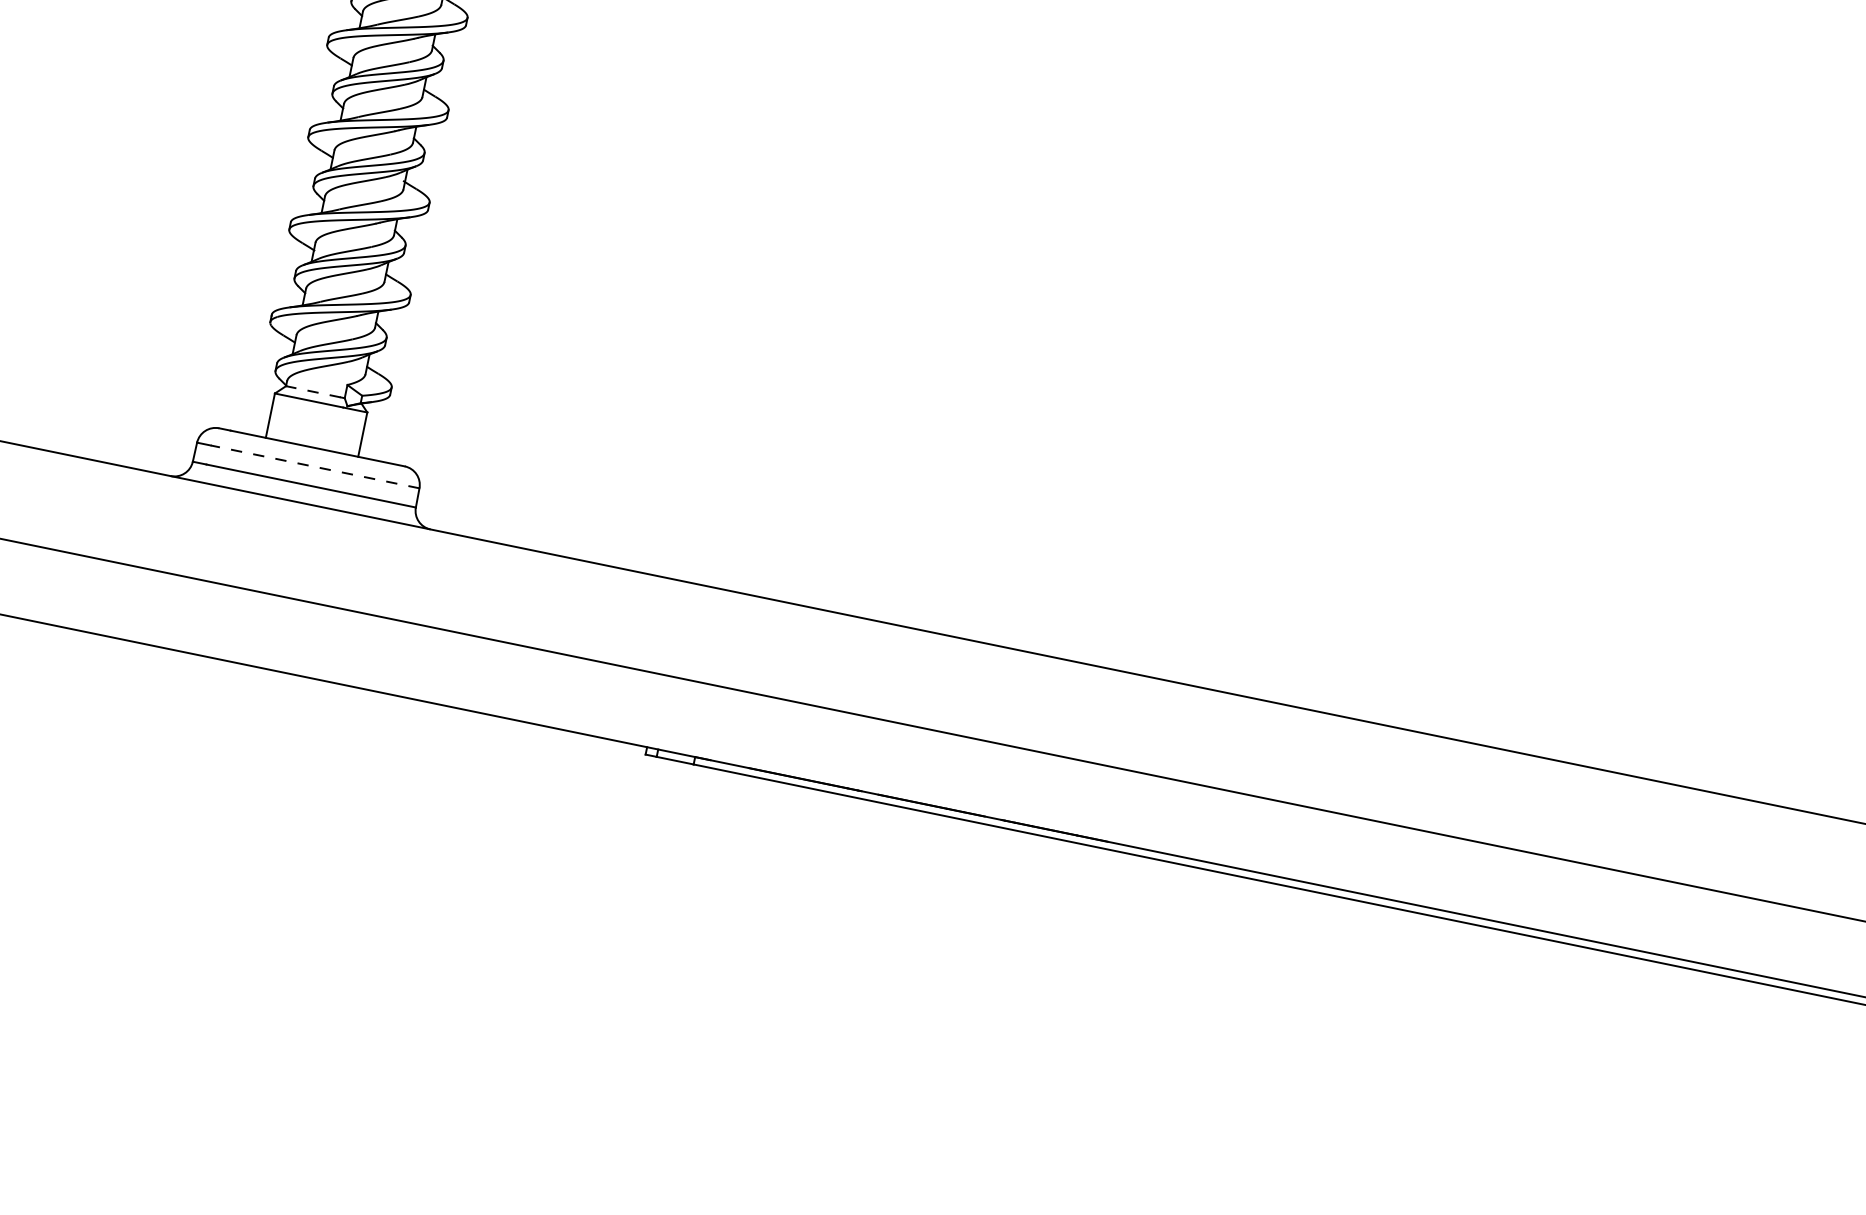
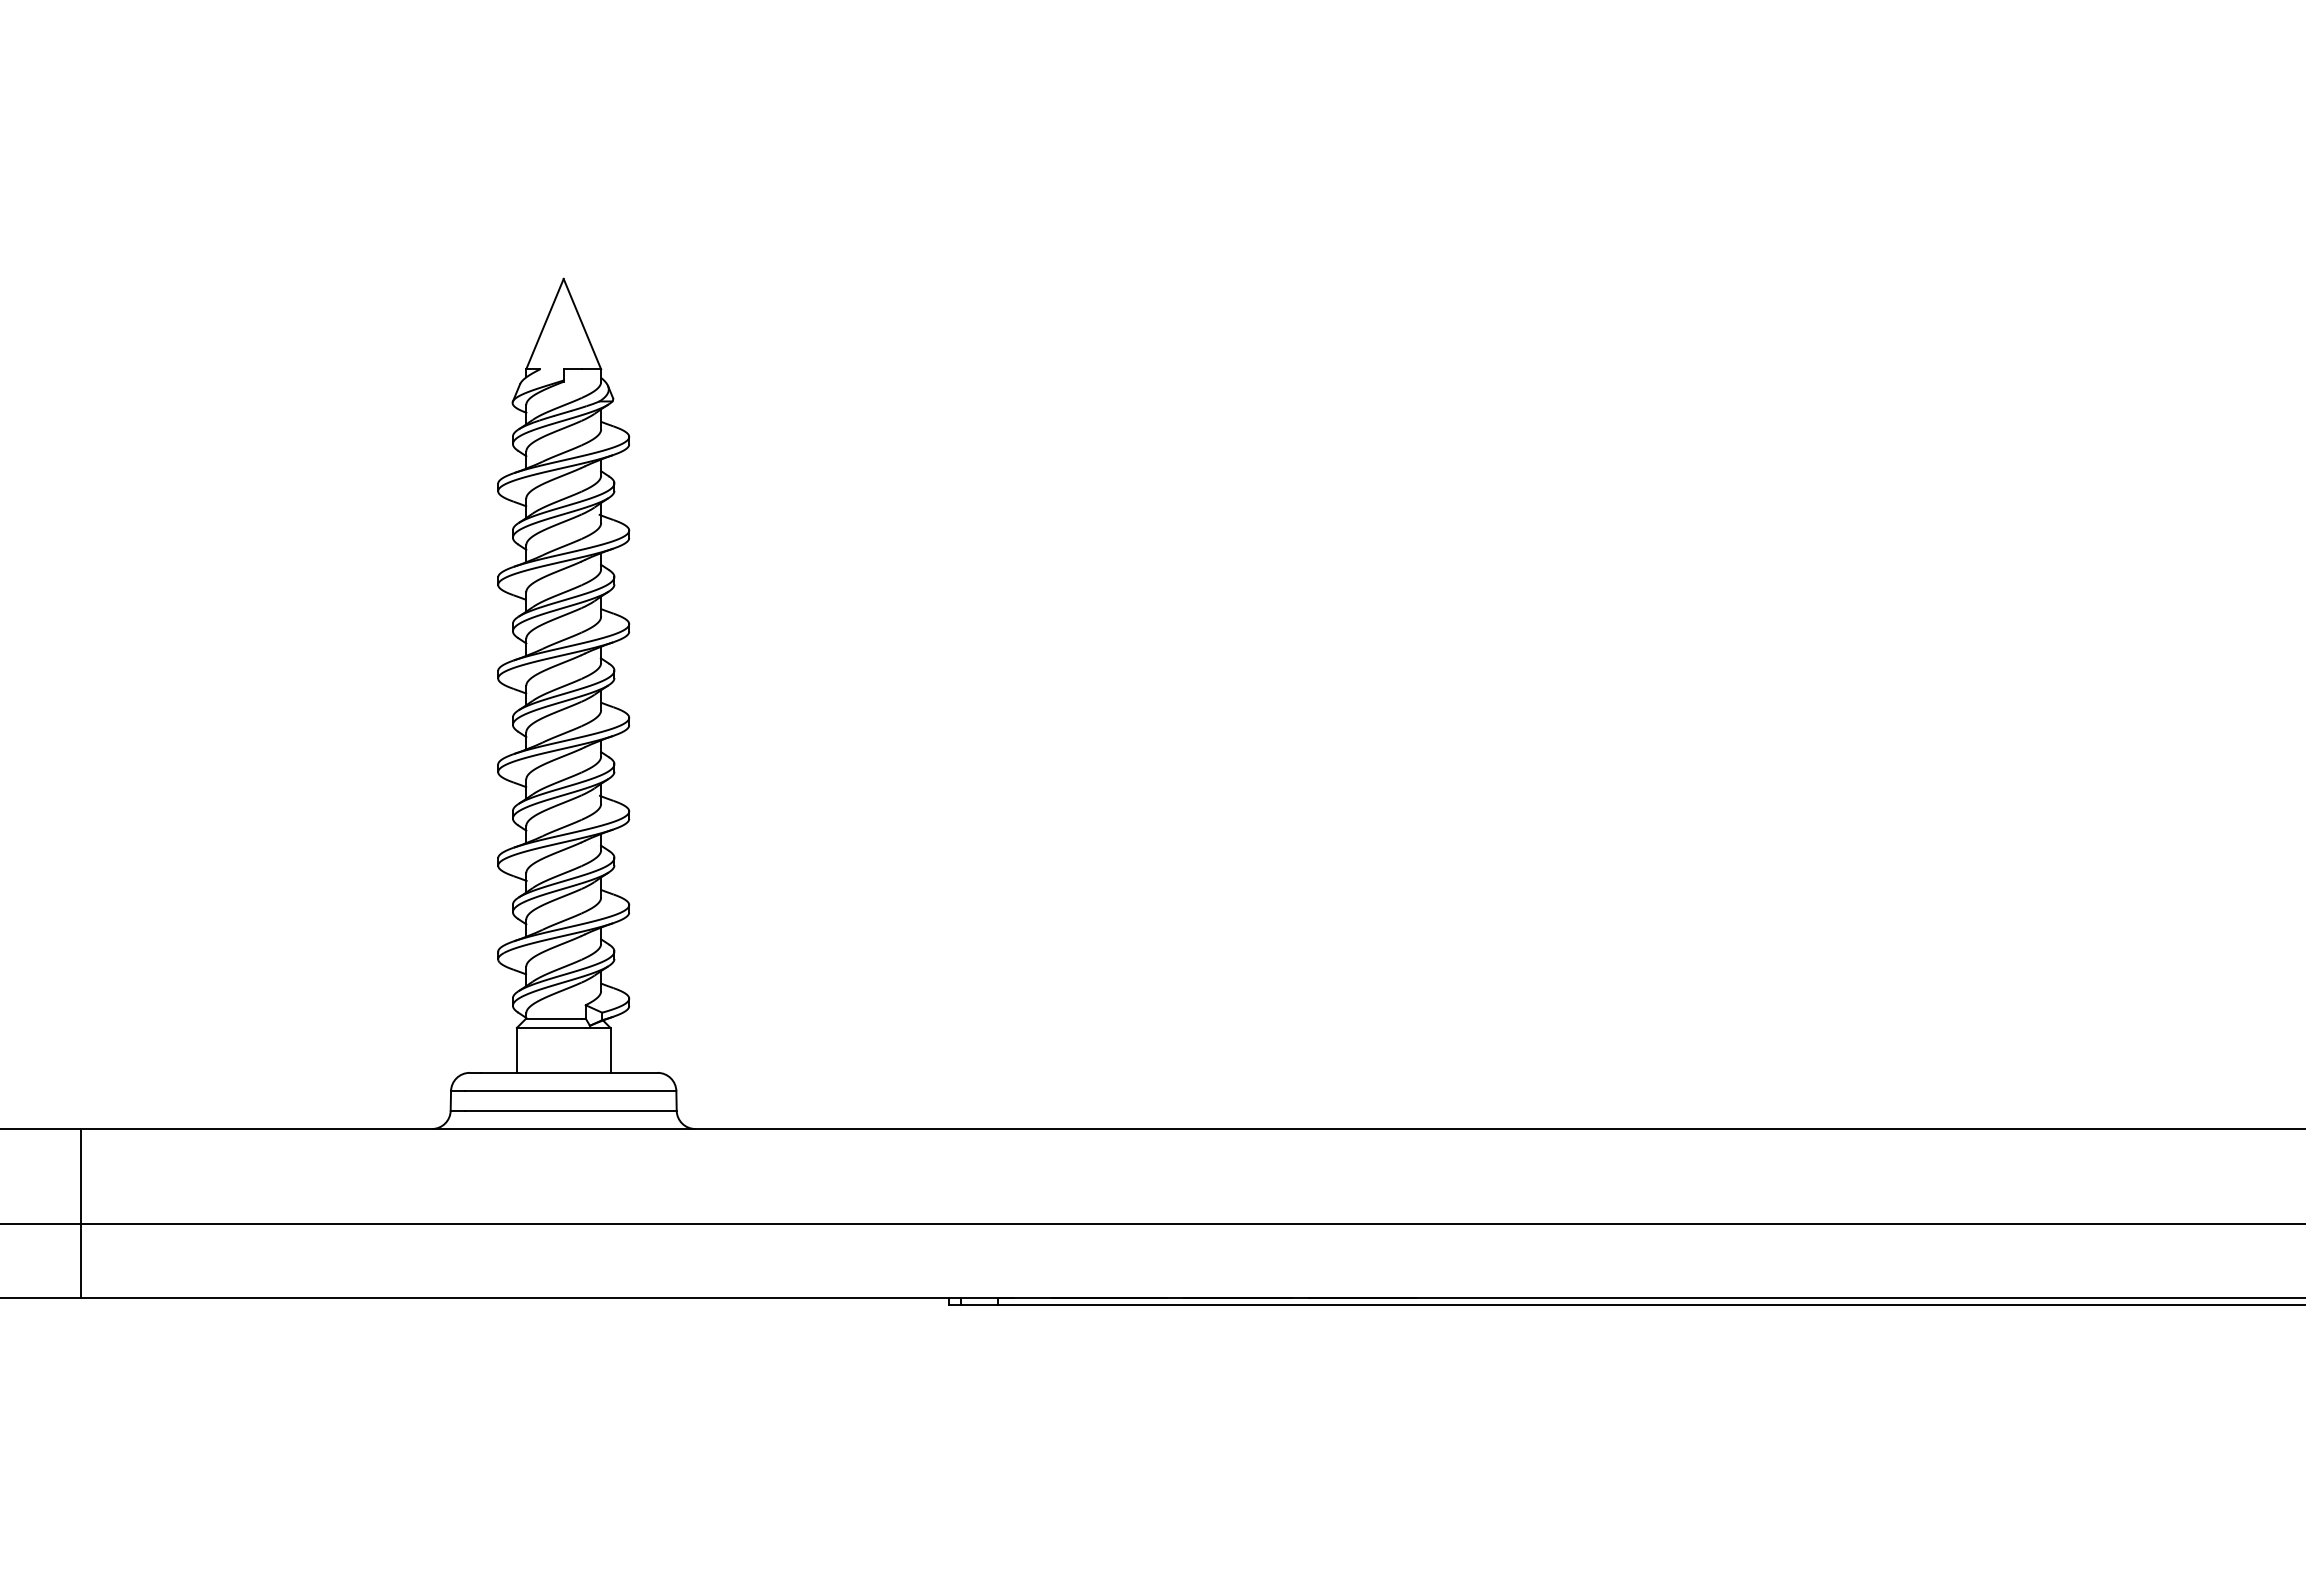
line: (312, 391) -> (553, 1018), dashed -> solid
line: (314, 467) -> (570, 1091), dashed -> solid

